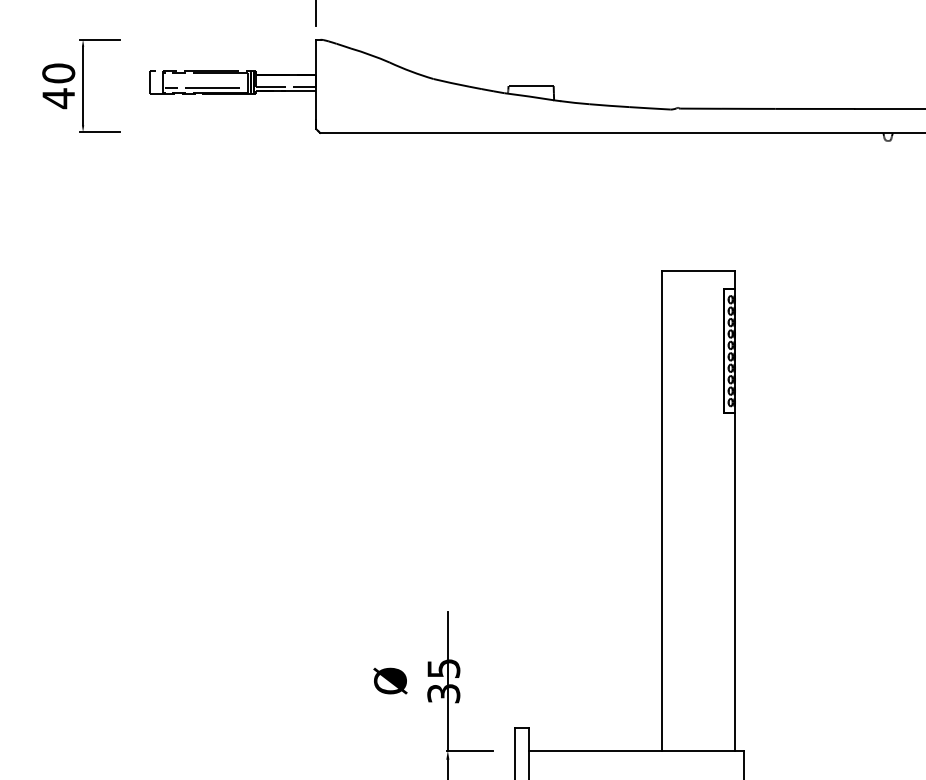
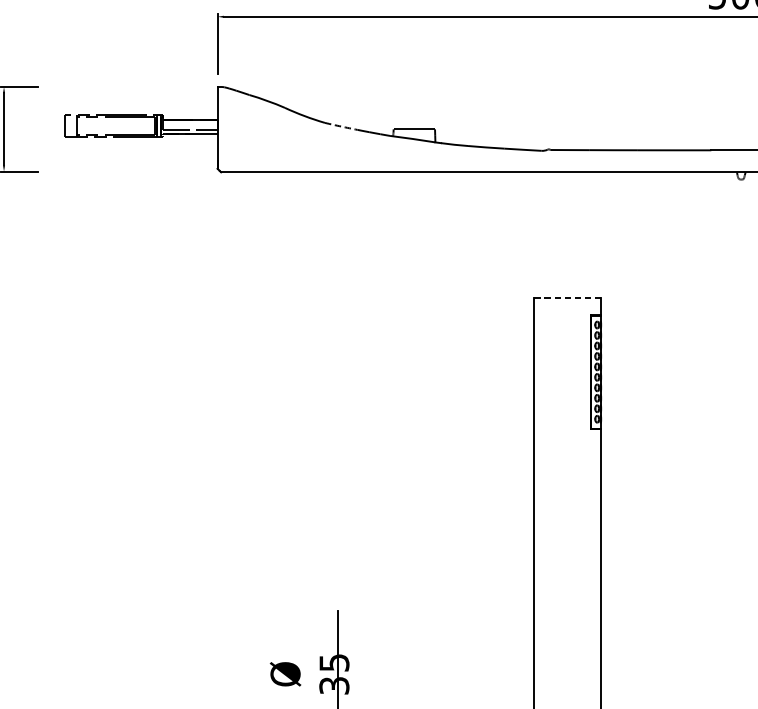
arc: (451, 82) -> (341, 126), solid -> dashed
line: (201, 88) -> (112, 131), removed
line: (698, 270) -> (567, 298), solid -> dashed

